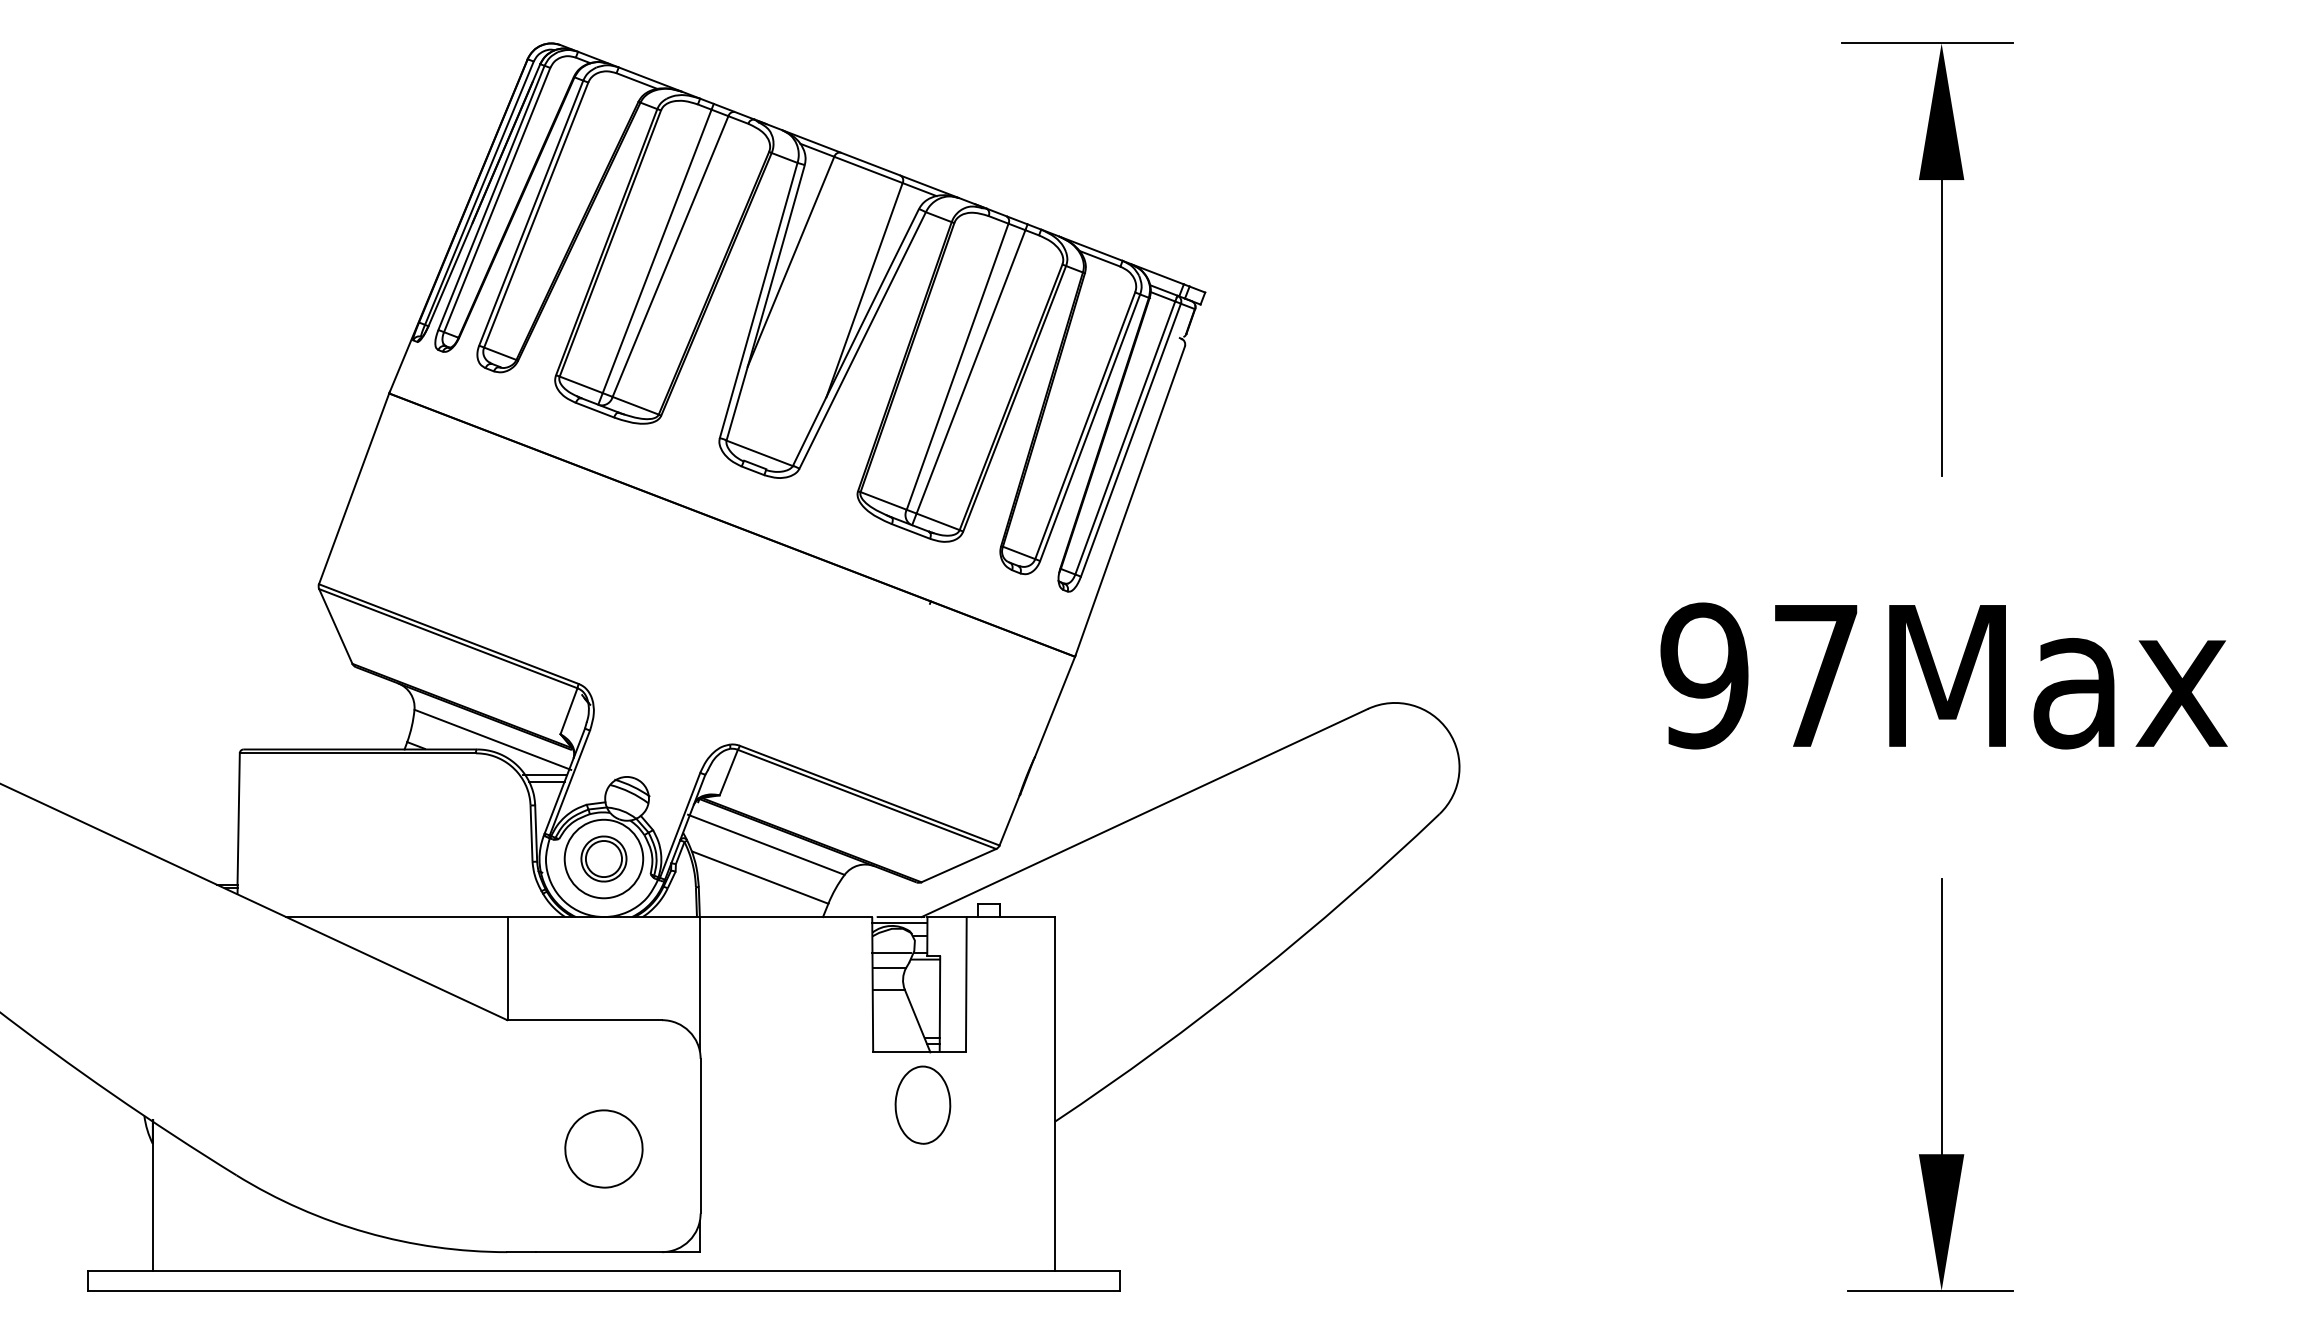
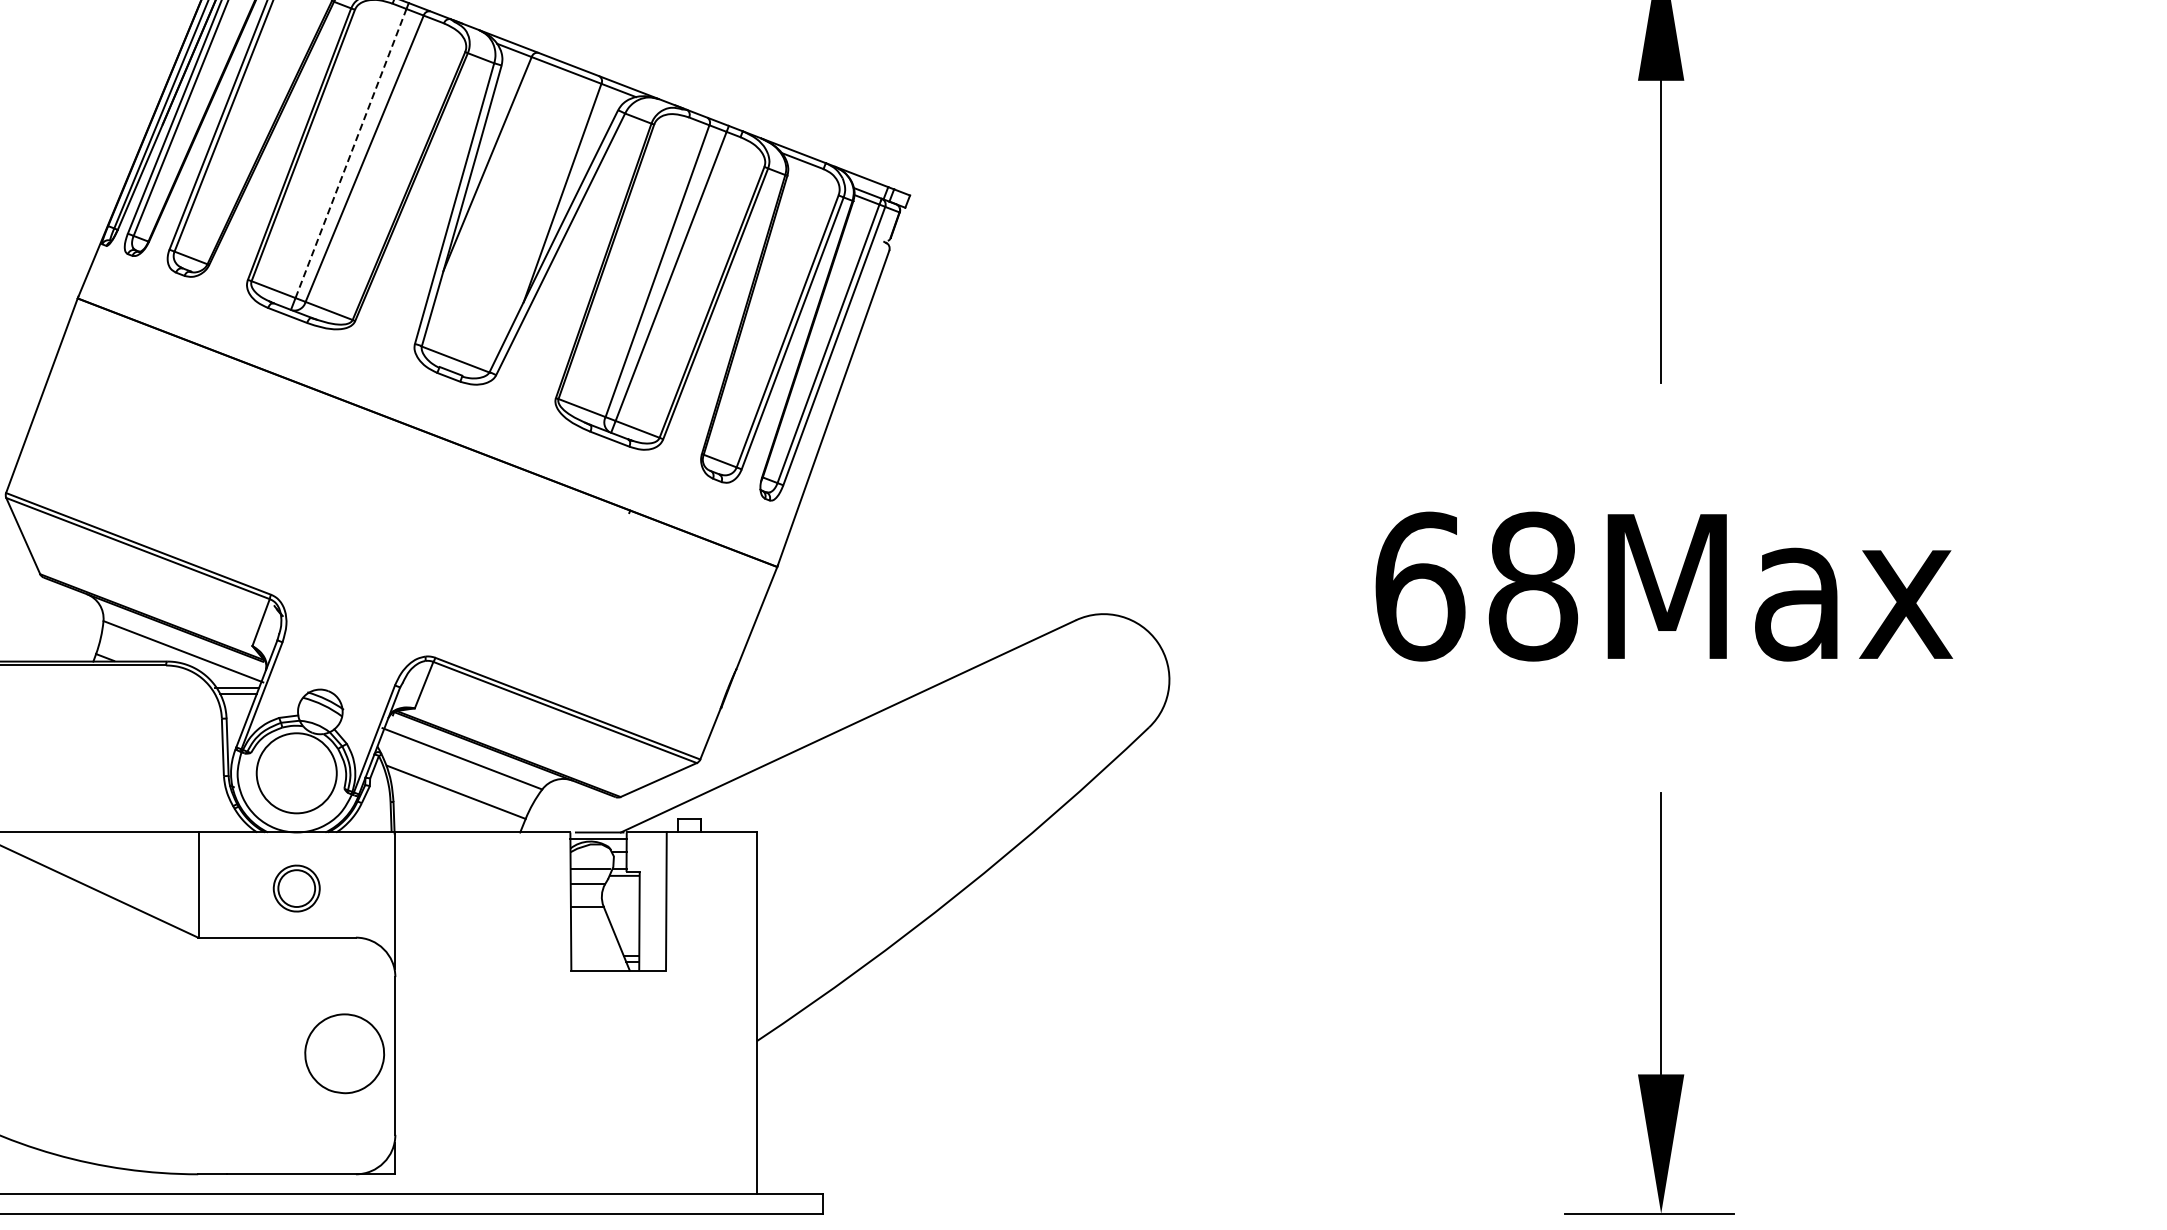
line: (657, 251) -> (351, 153), solid -> dashed
text: (1760, 675) -> (1476, 586), 97Max -> 68Max
part: (603, 858) -> (296, 888), moved
part: (922, 1104) -> (621, 1023), removed
part: (603, 1148) -> (344, 1053), moved

